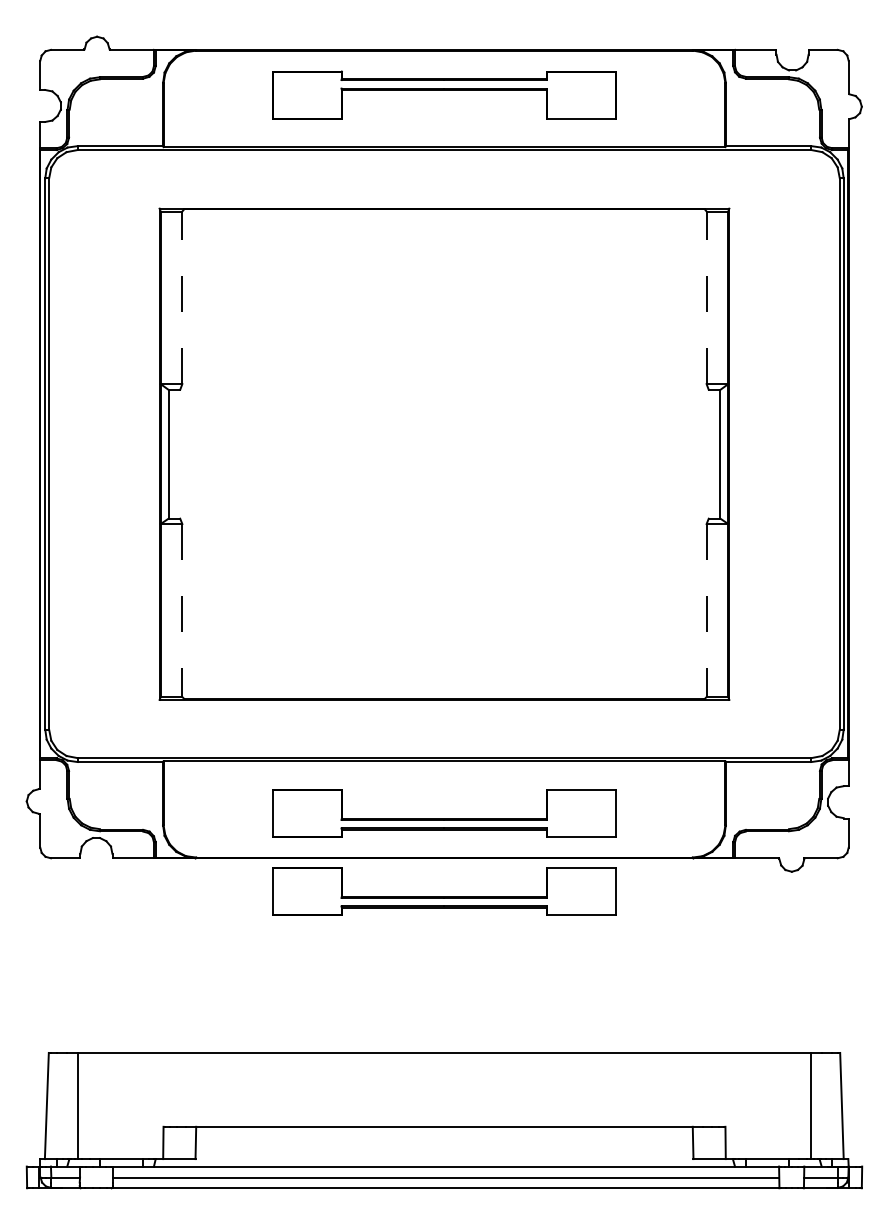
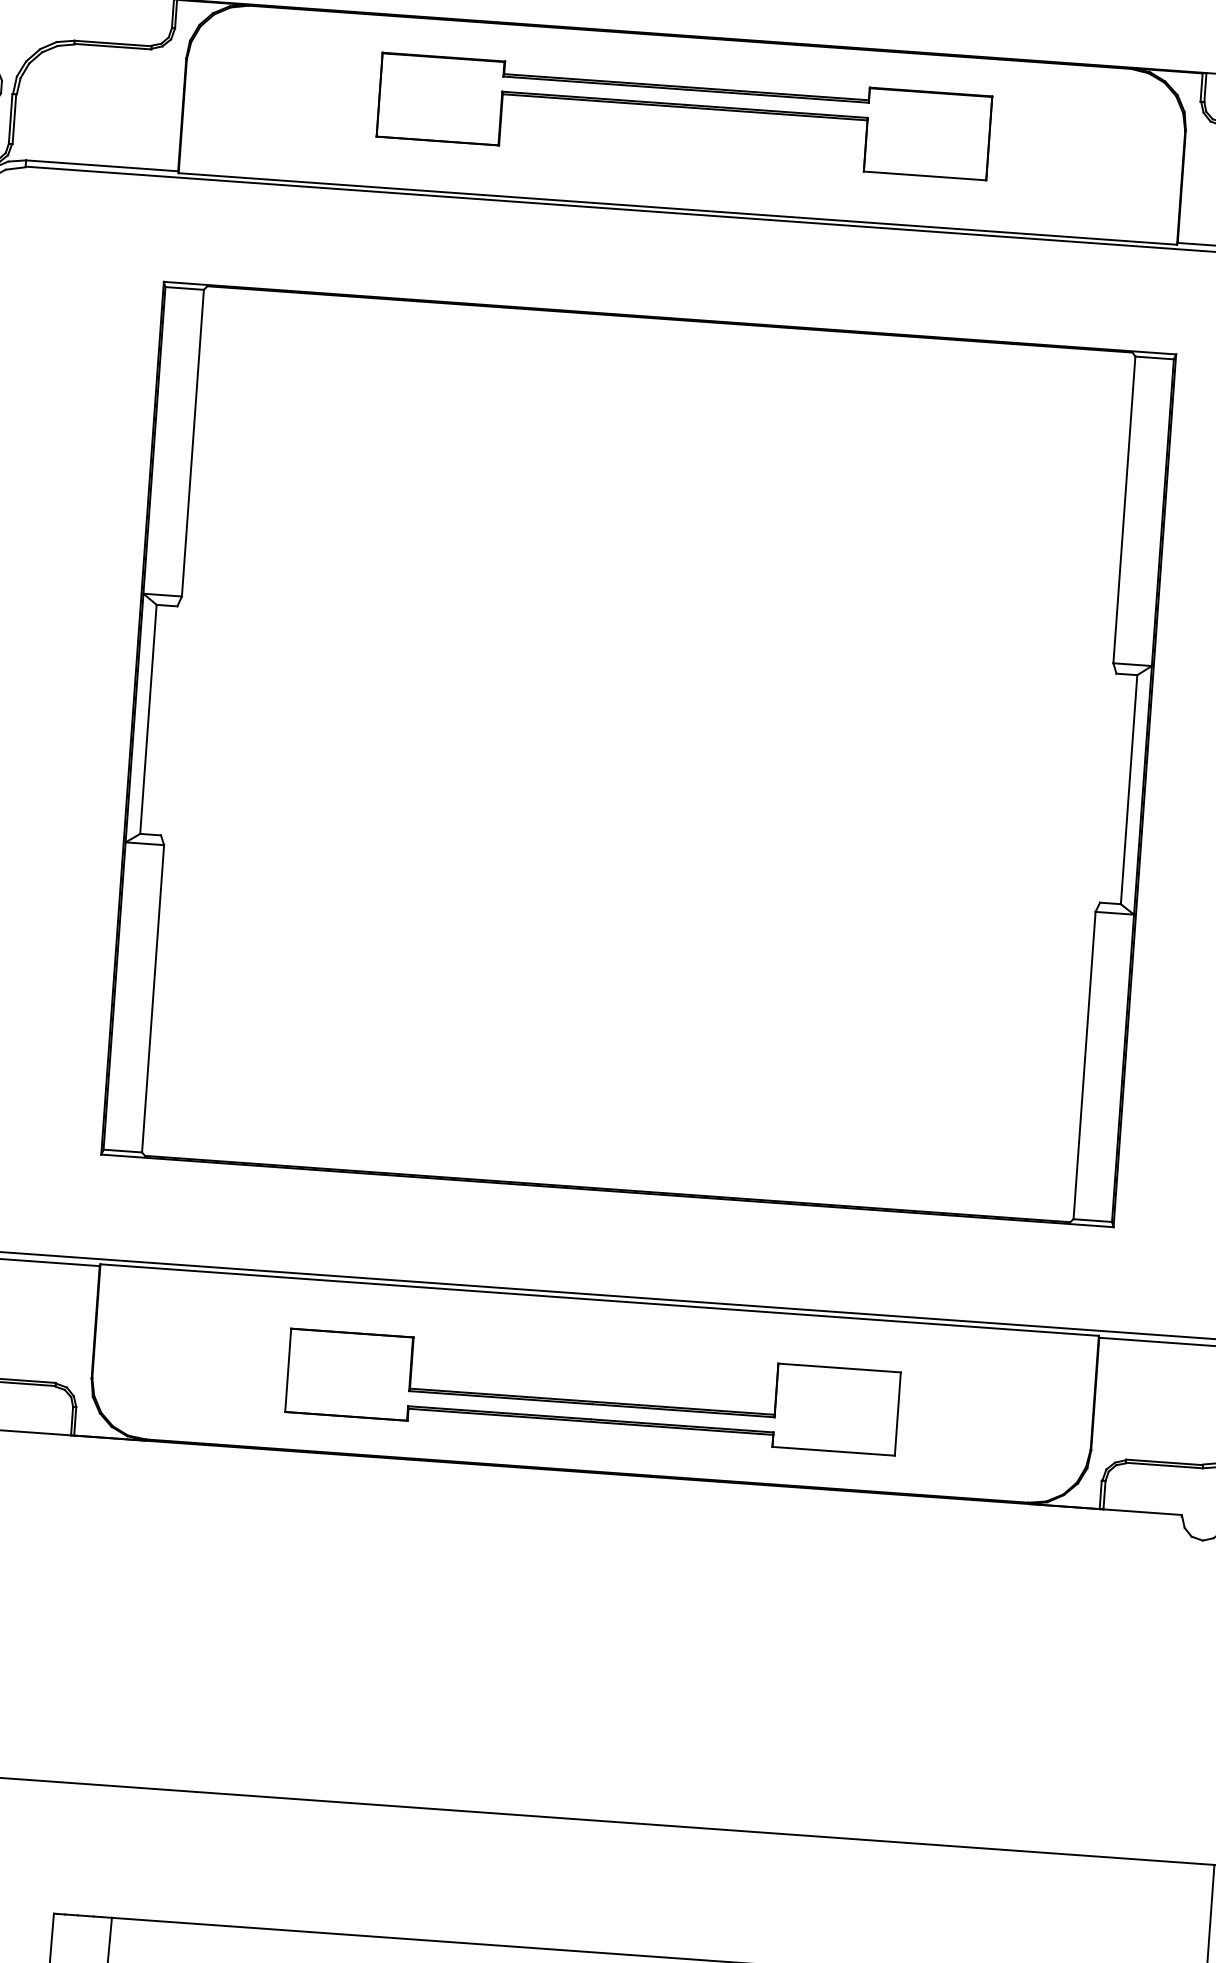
line: (182, 297) -> (193, 442), dashed -> solid
line: (706, 297) -> (1124, 509), dashed -> solid
line: (182, 611) -> (153, 1000), dashed -> solid
line: (706, 611) -> (1084, 1067), dashed -> solid
part: (444, 891) -> (583, 1531), removed

